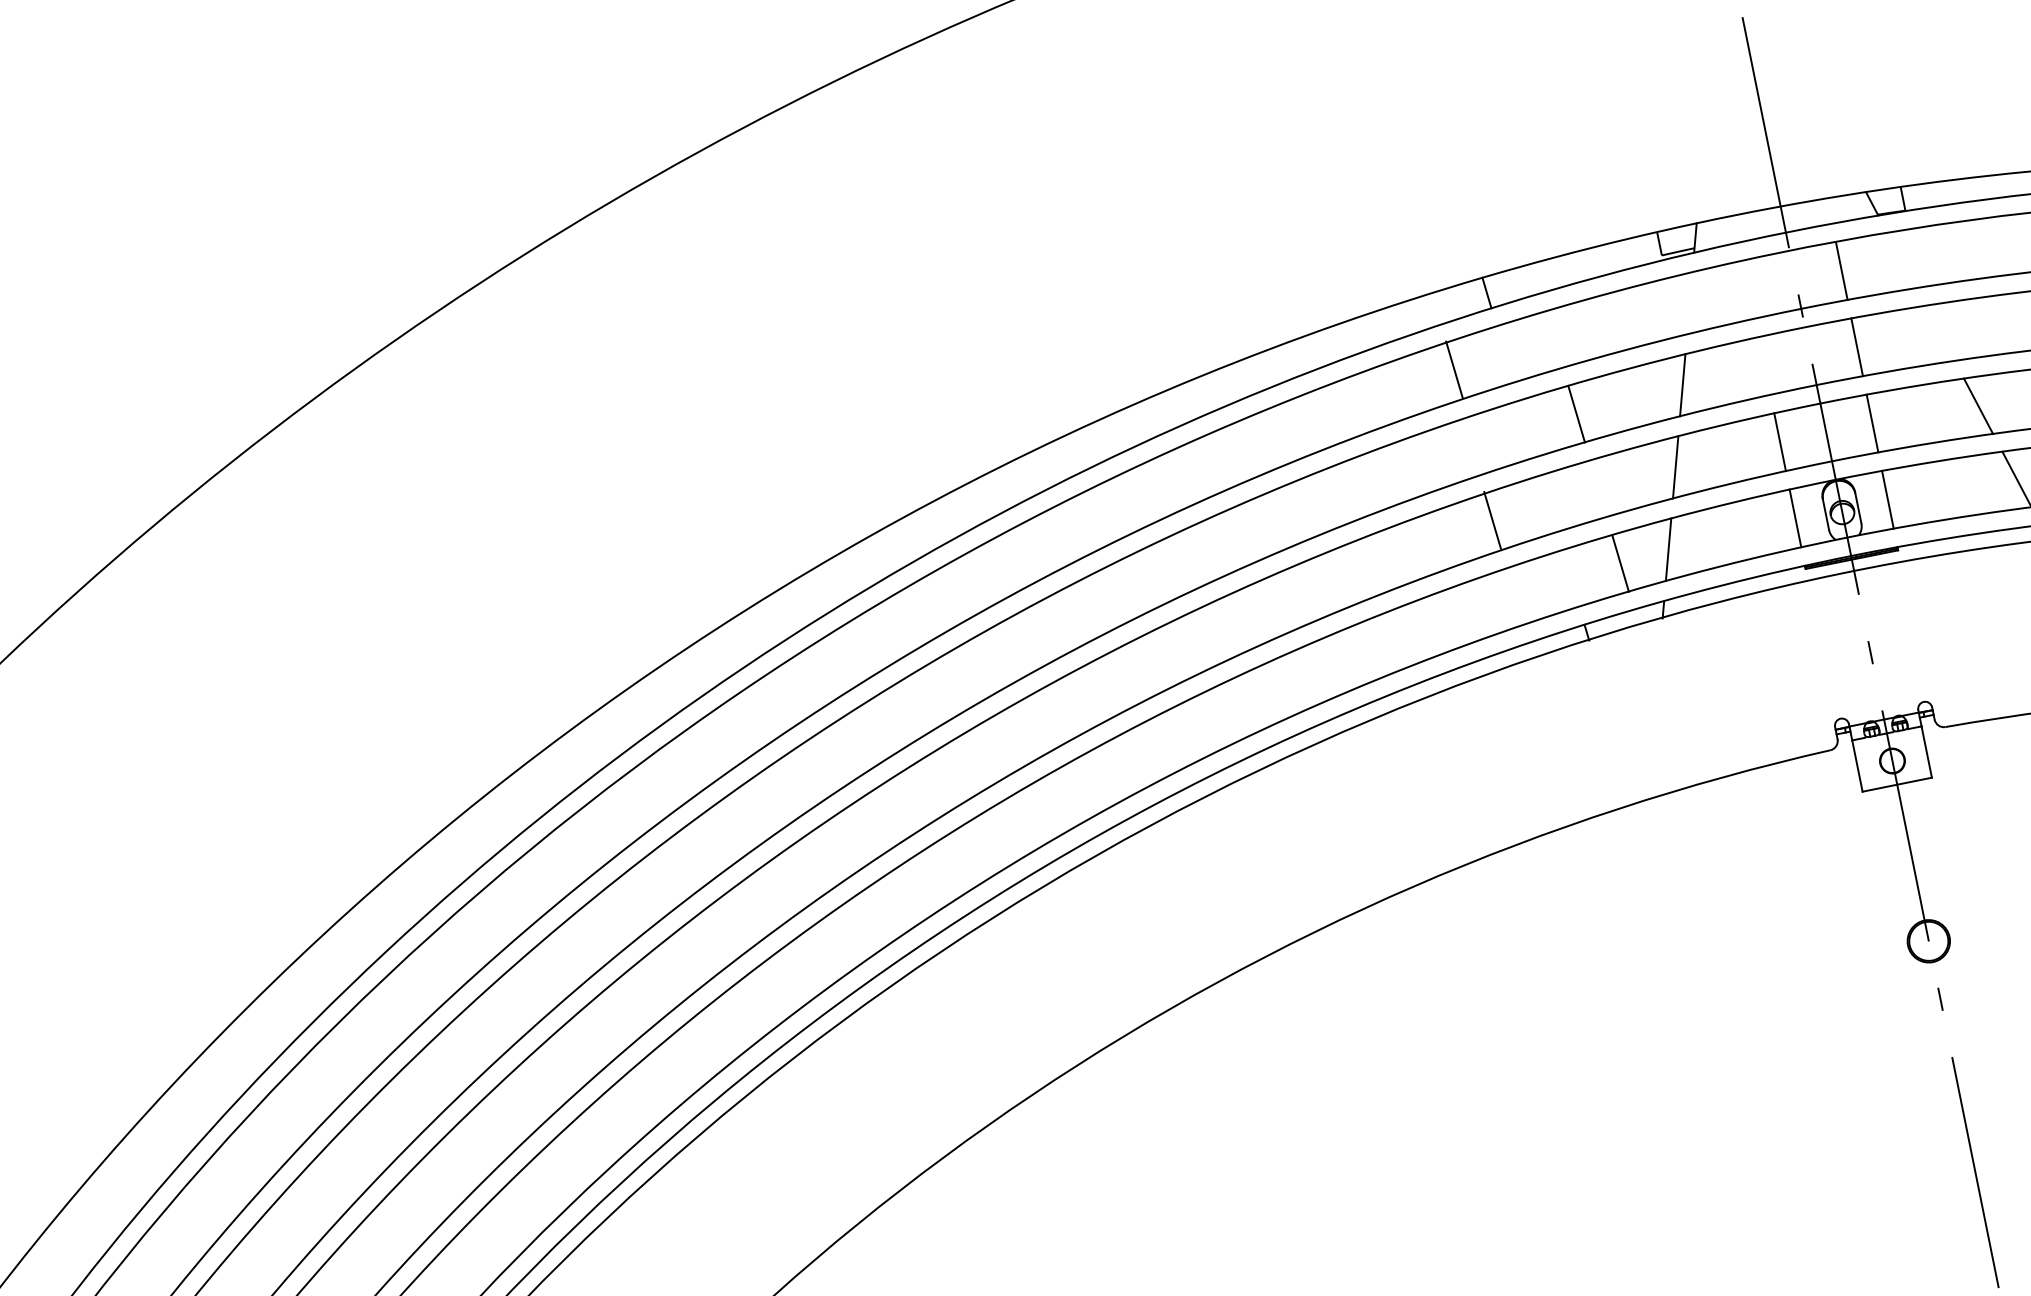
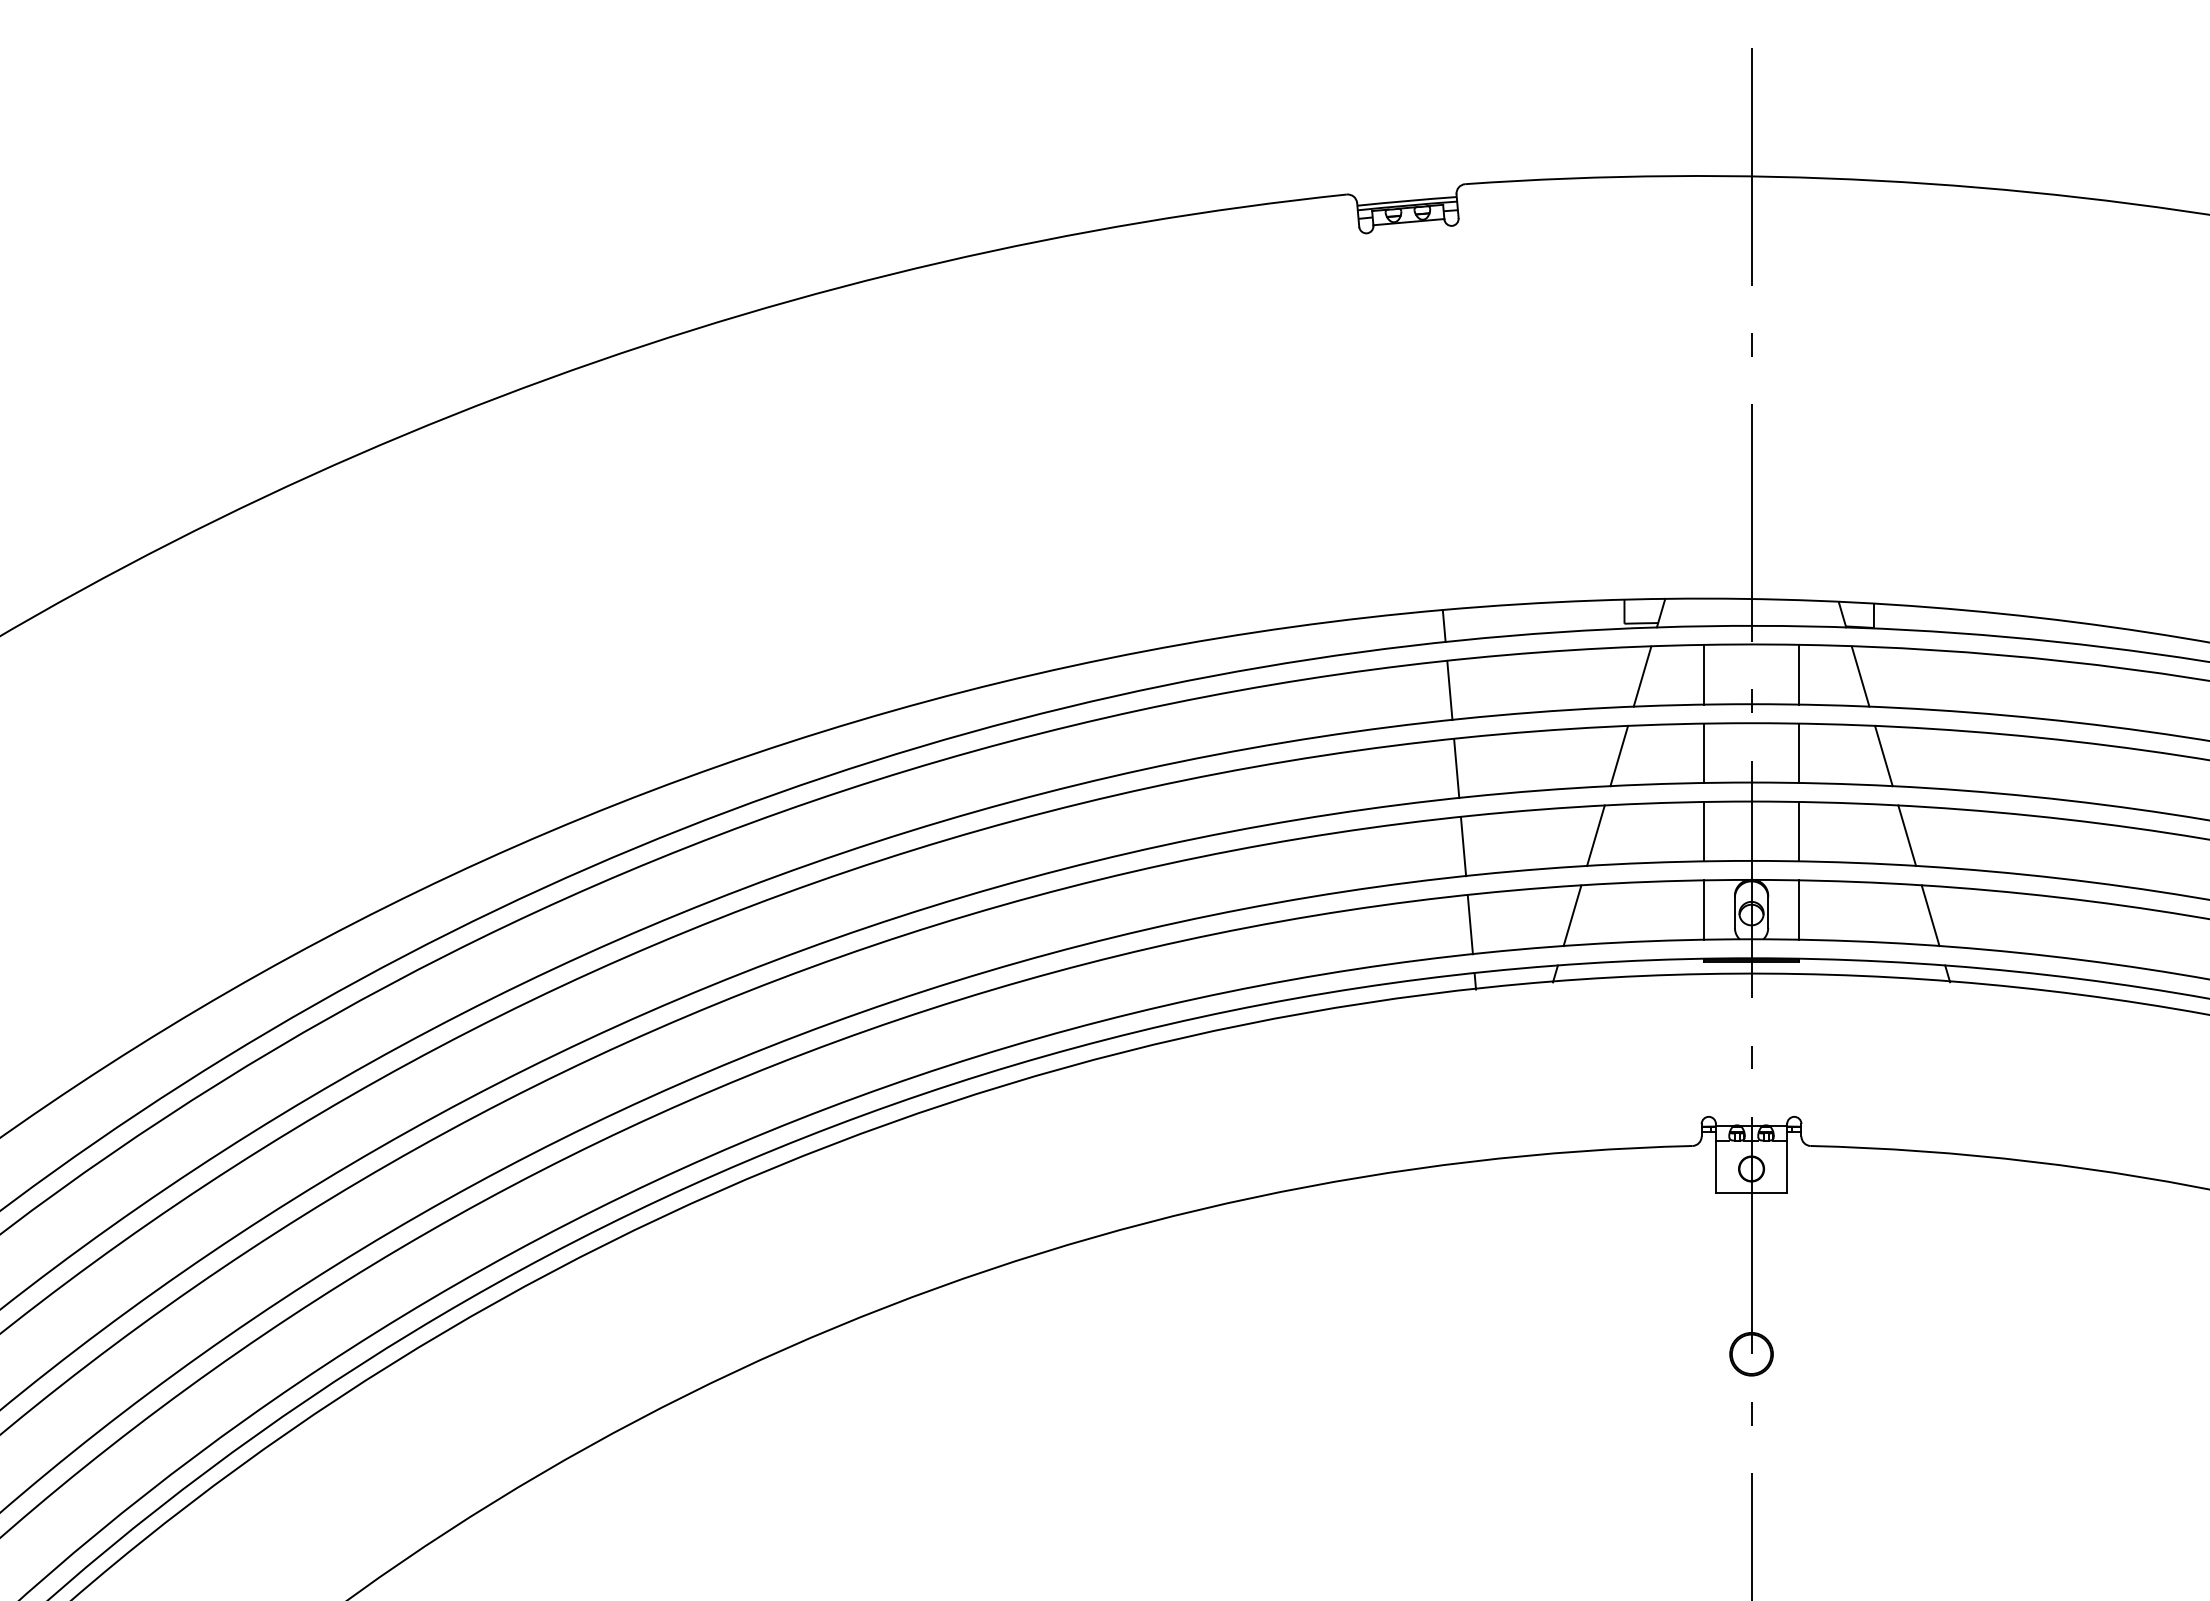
line: (1901, 260) -> (1860, 676), added
line: (1749, 289) -> (1704, 674), added
line: (1689, 303) -> (1642, 676), added
line: (1939, 332) -> (1883, 755), added
line: (1764, 365) -> (1704, 752), added
line: (1454, 370) -> (1449, 690), moved
line: (1576, 414) -> (1456, 768), moved
line: (1492, 520) -> (1463, 846), moved
line: (1619, 563) -> (1469, 924), moved

